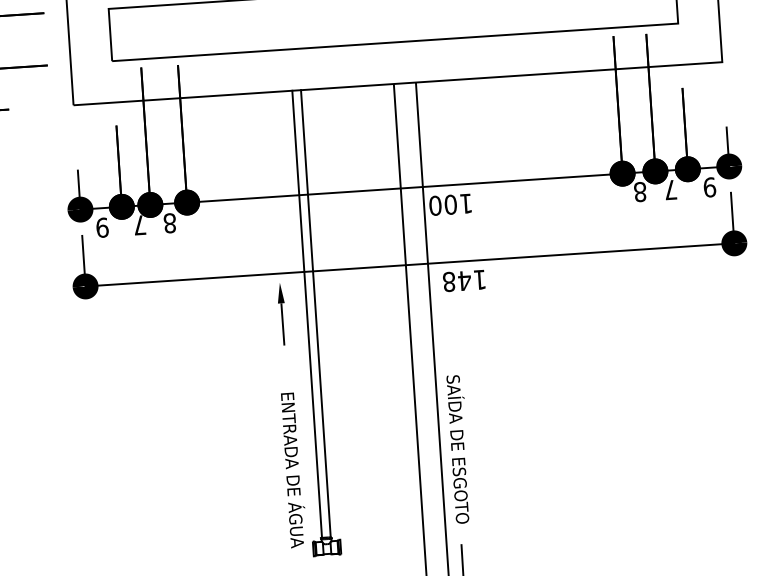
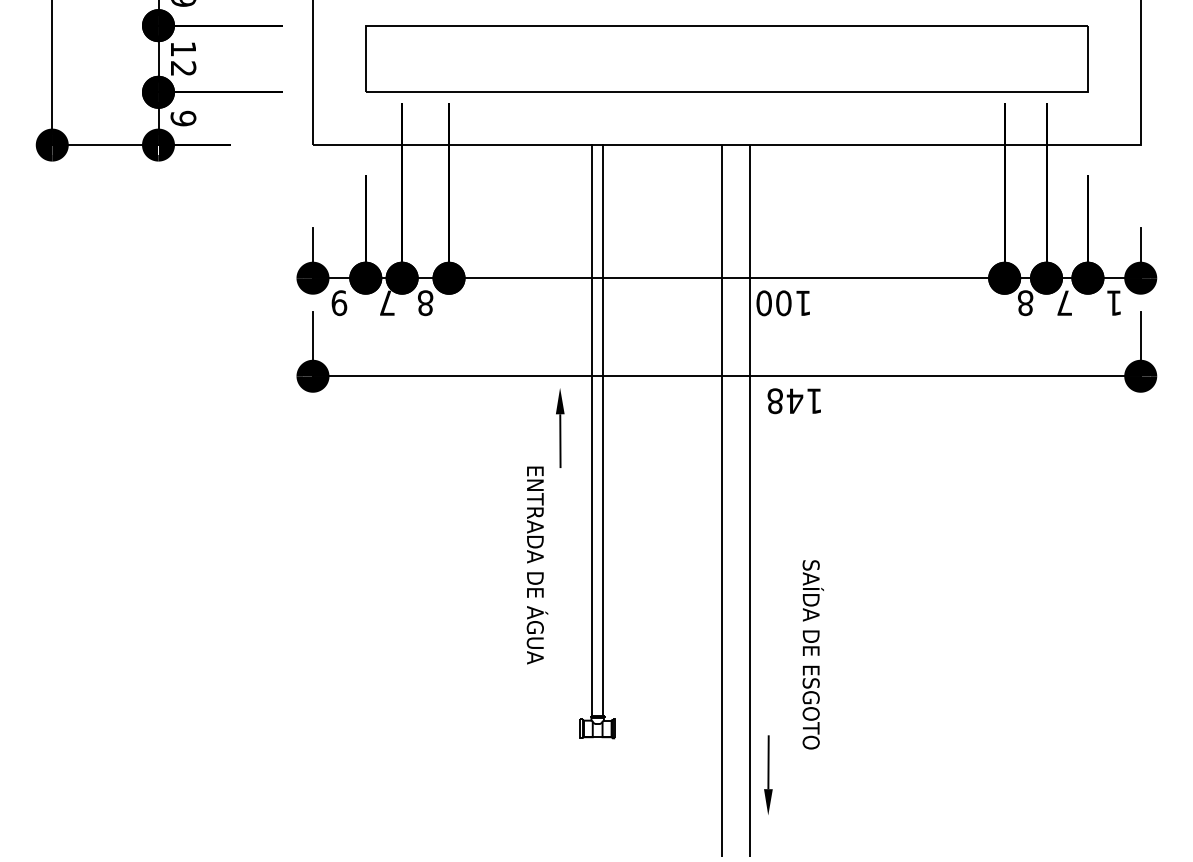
text: (710, 187) -> (1114, 303), 9 -> 1
text: (458, 449) -> (812, 654), moved
text: (294, 470) -> (537, 565), moved

